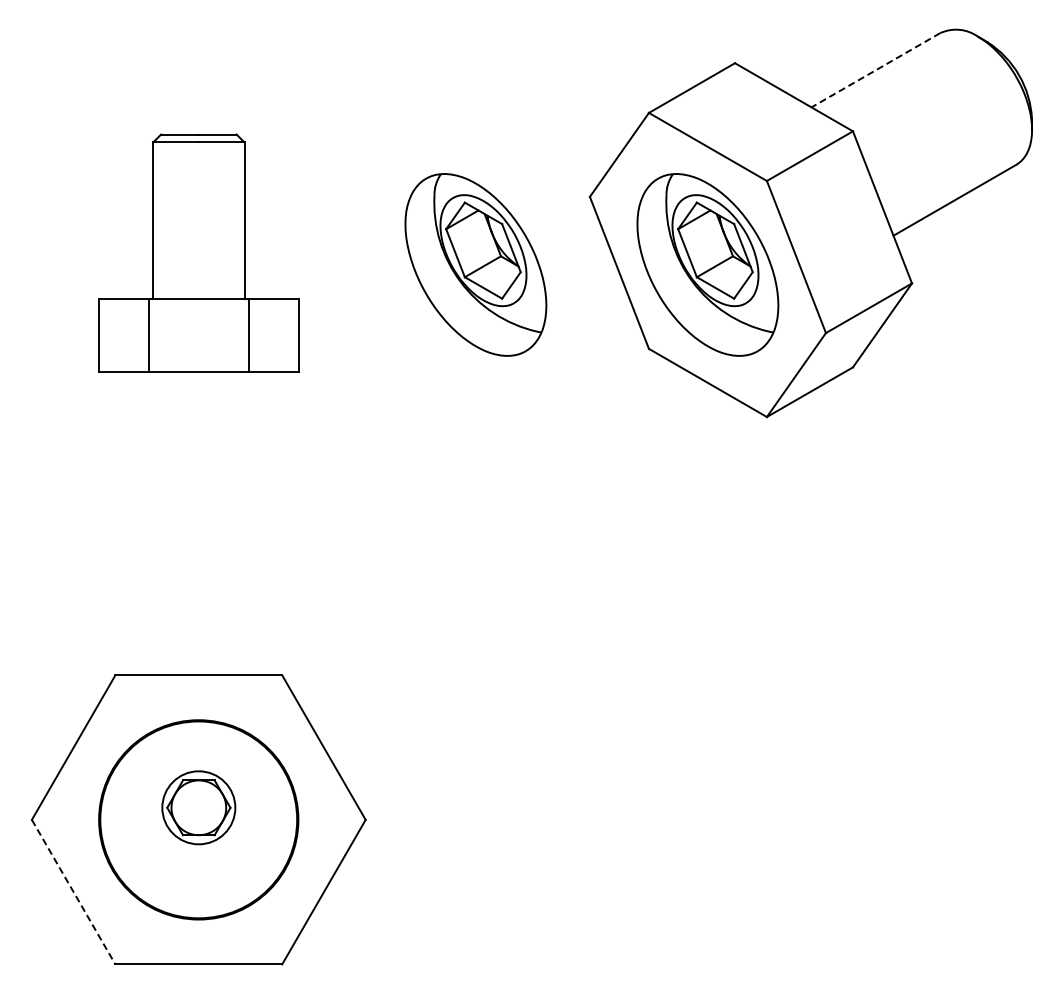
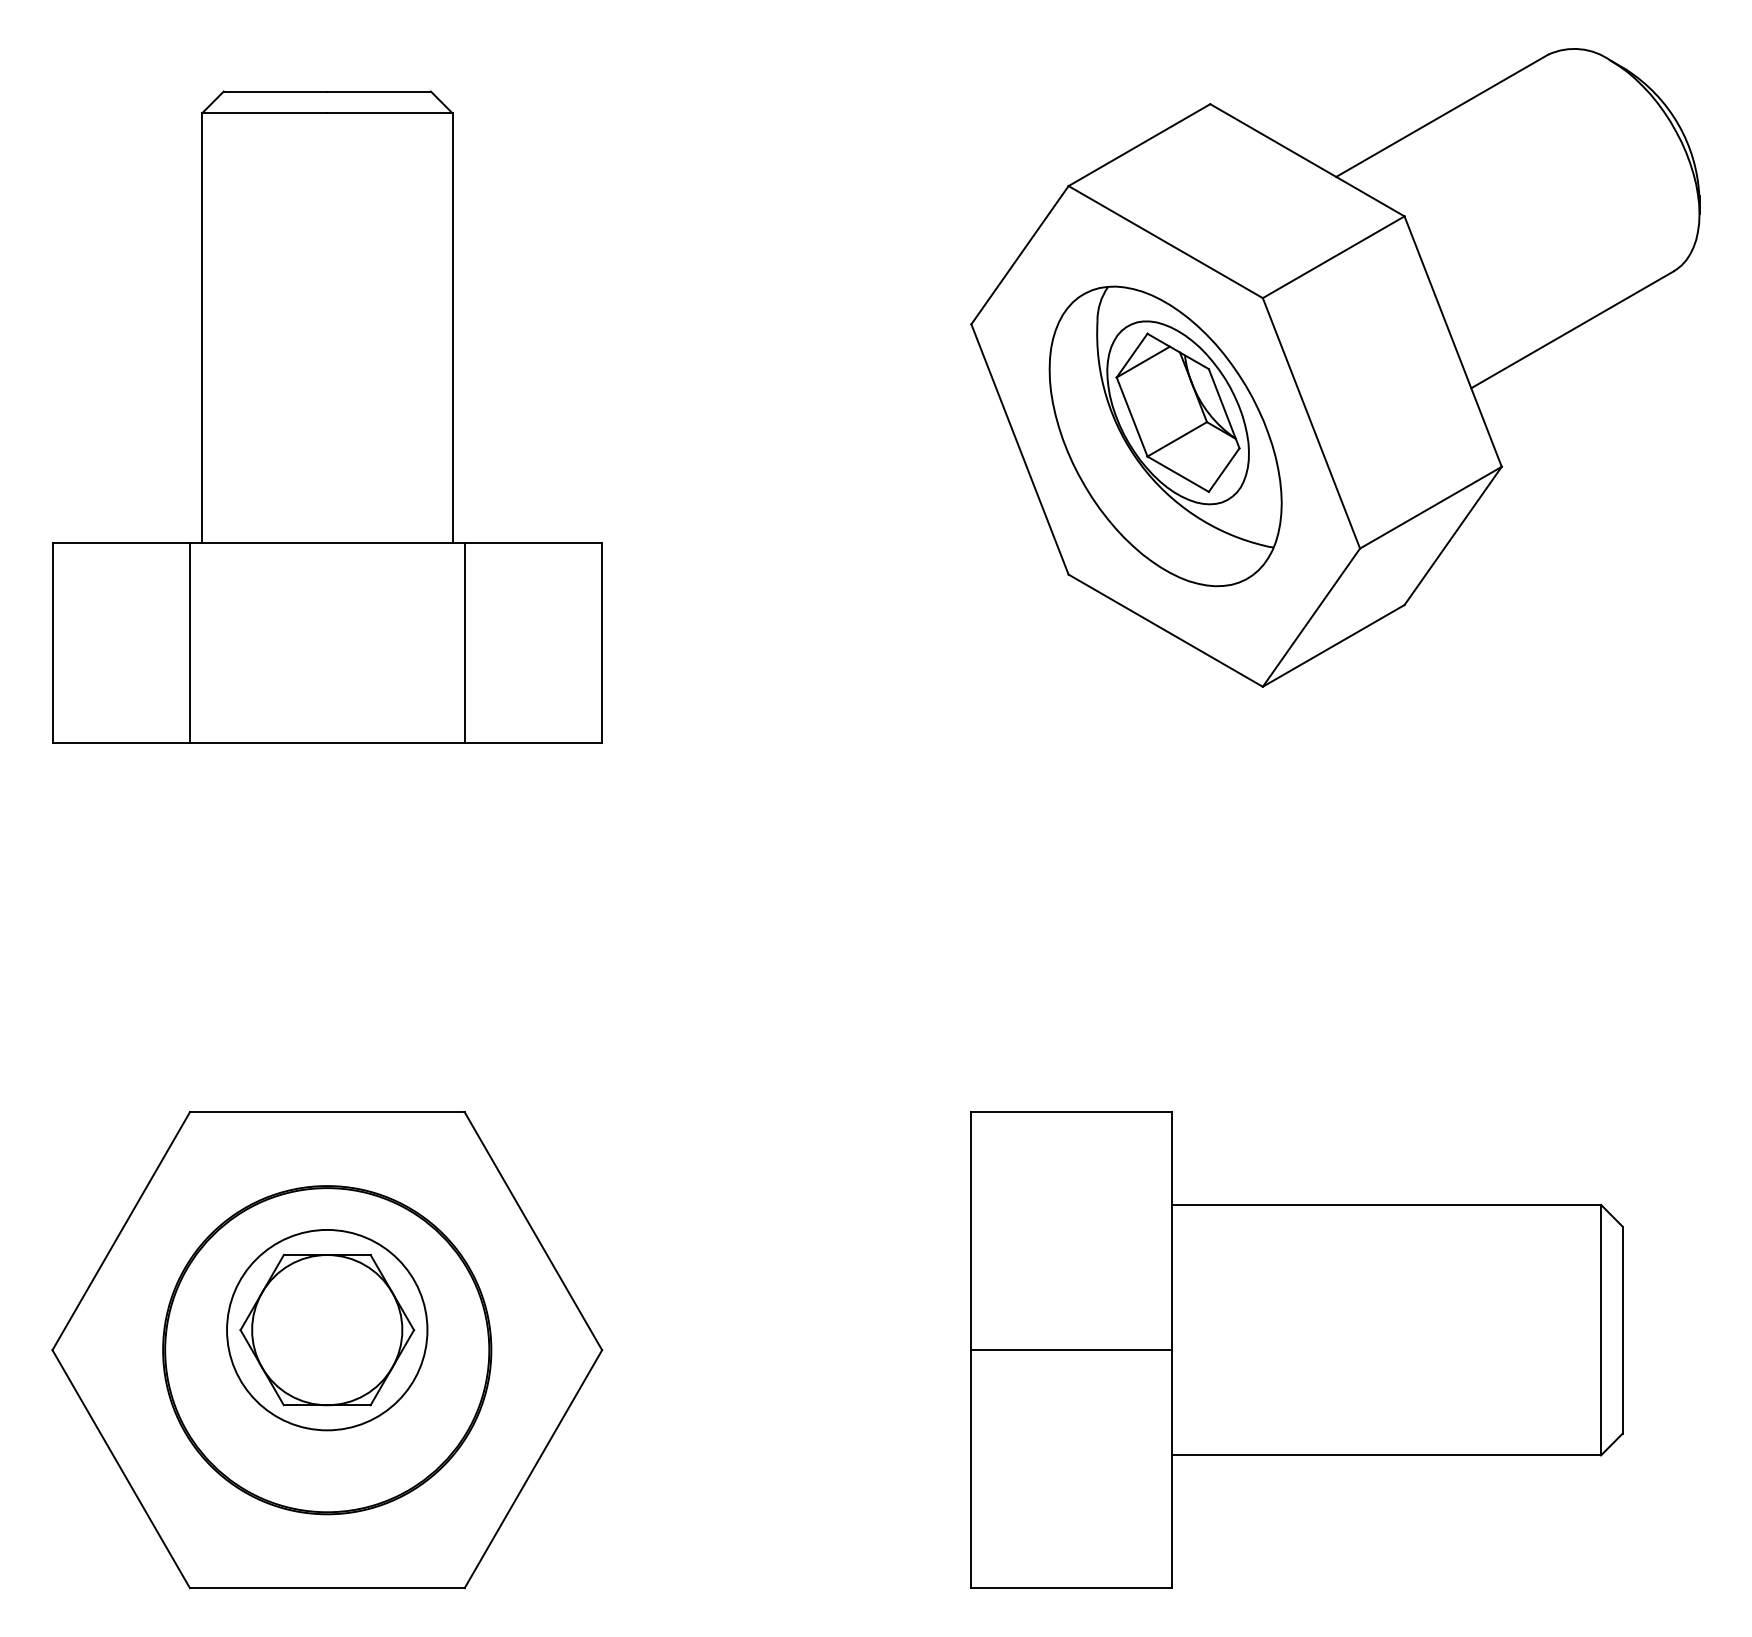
line: (875, 70) -> (1441, 116), dashed -> solid
part: (198, 252) -> (326, 415), size x1.67
part: (475, 264) -> (782, 435), removed
part: (198, 807) -> (326, 1329), size x1.67
part: (787, 819) -> (1296, 1349), added
line: (73, 892) -> (120, 1469), dashed -> solid

